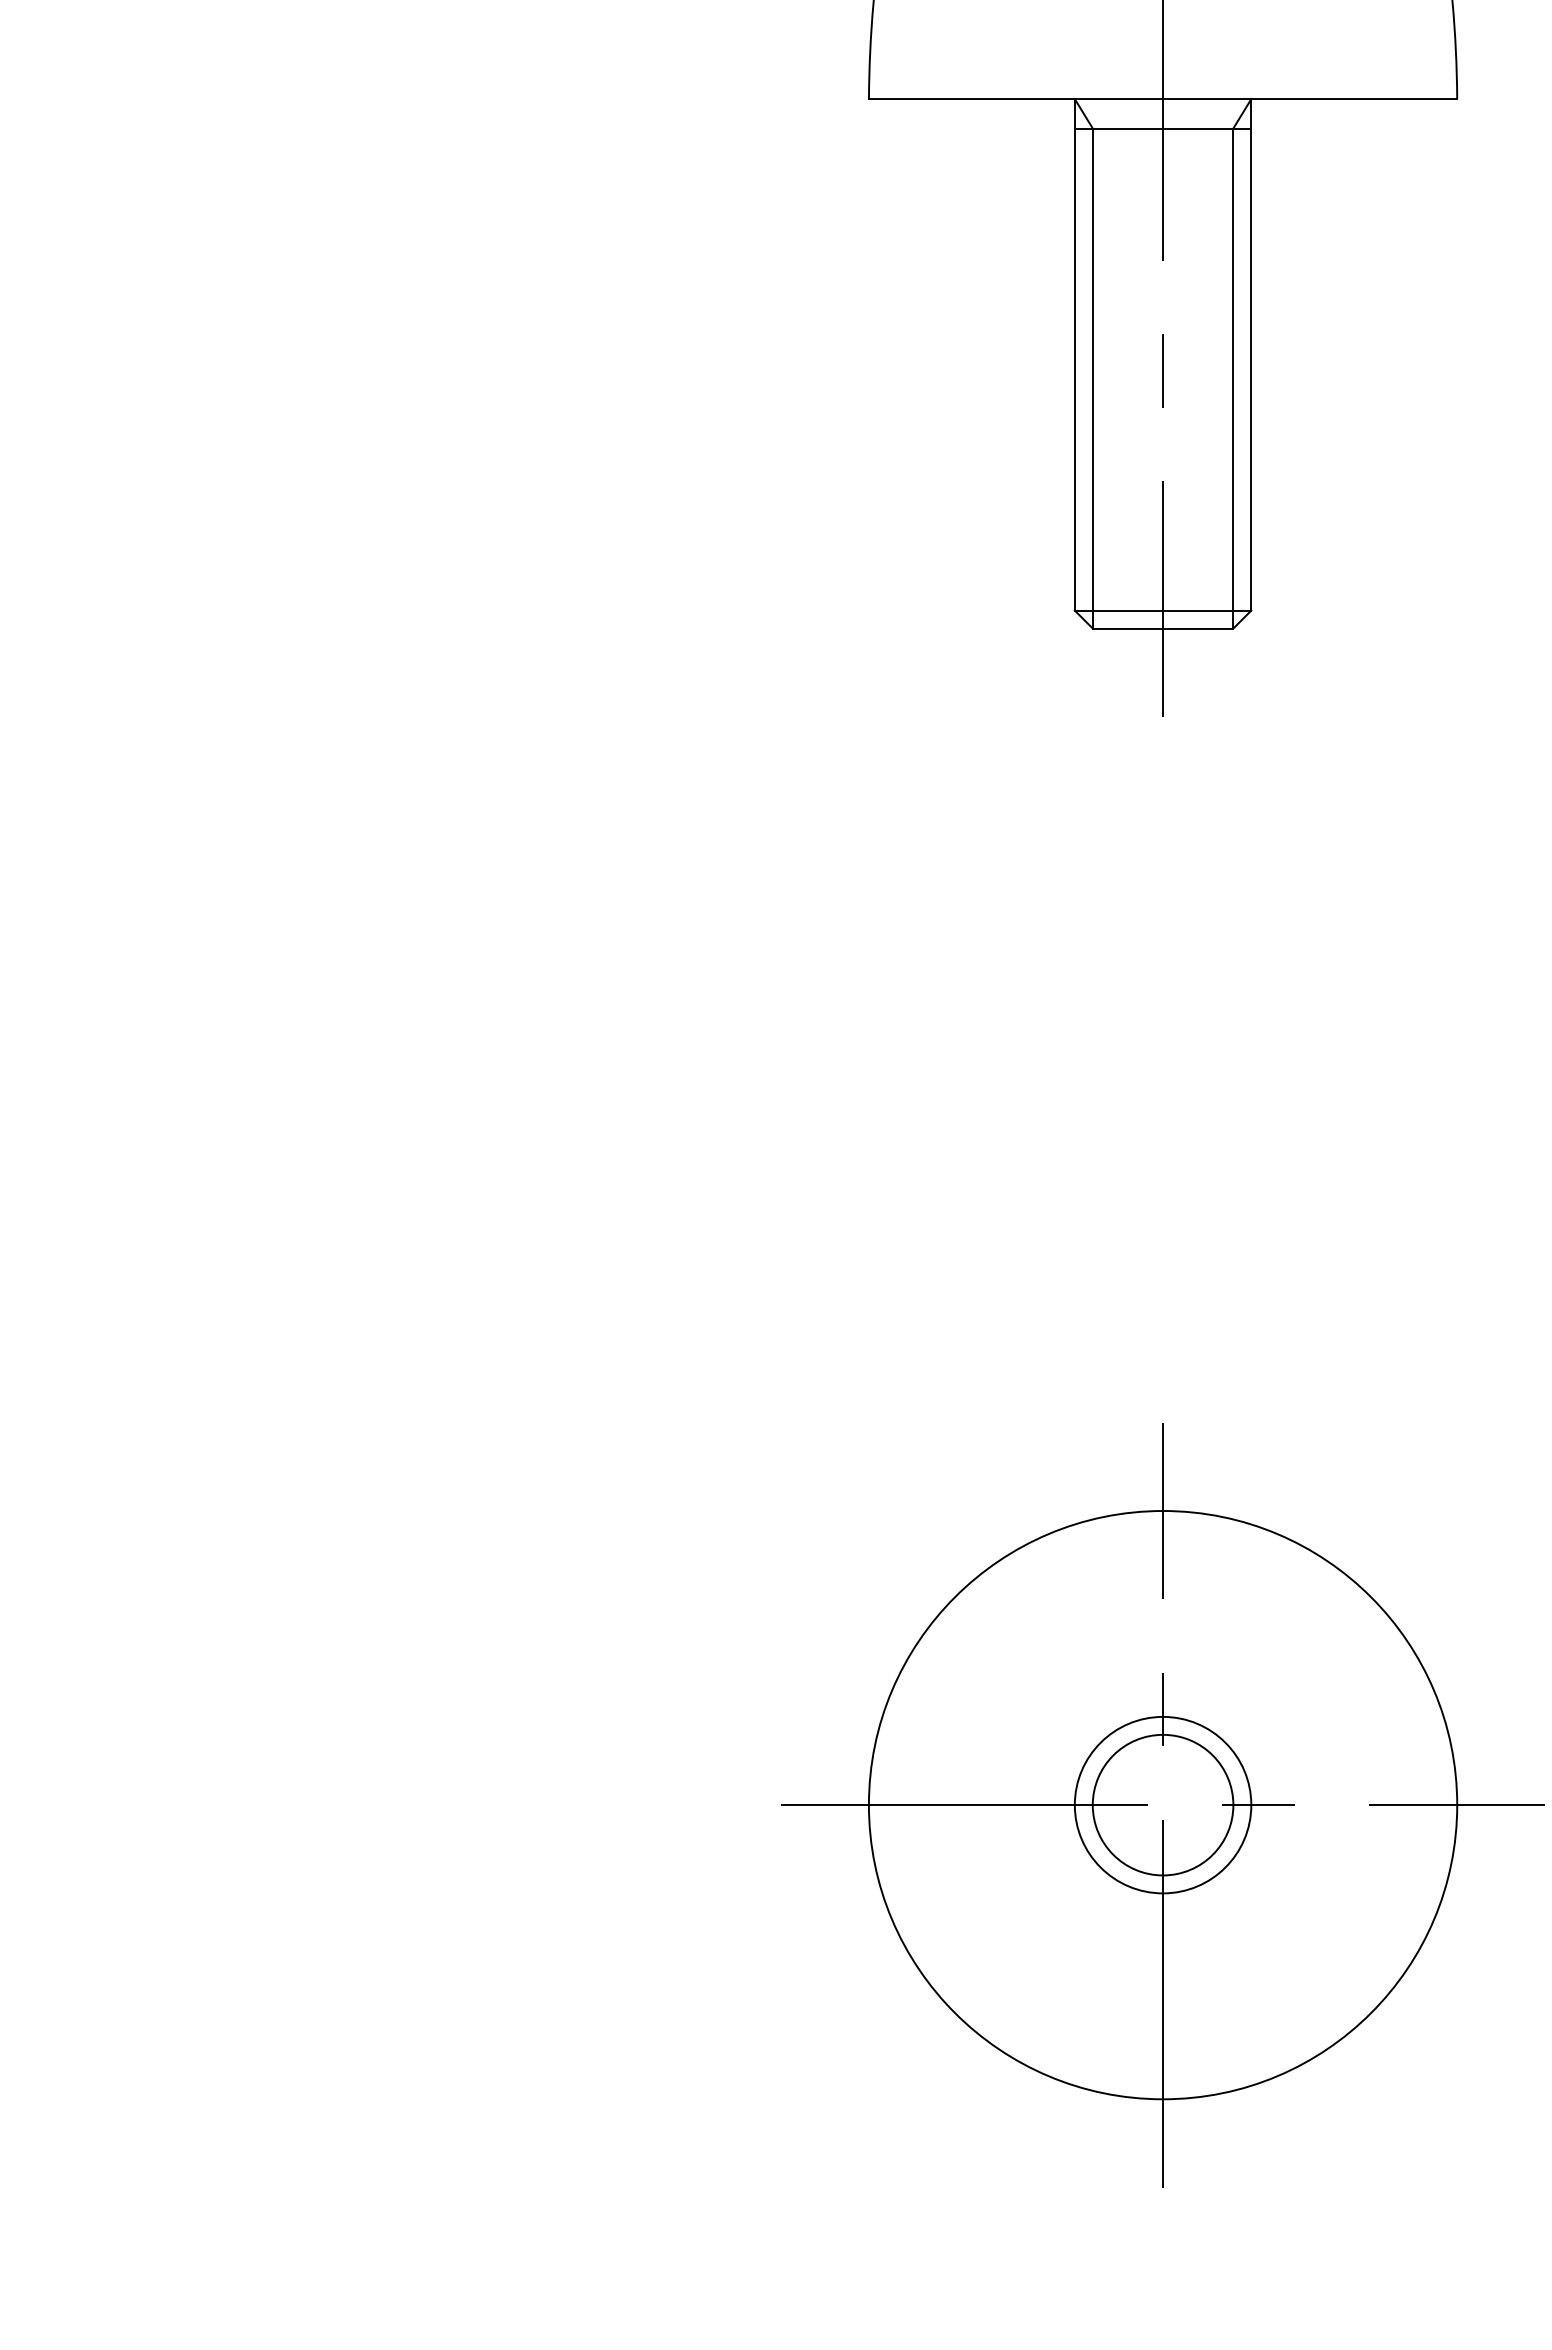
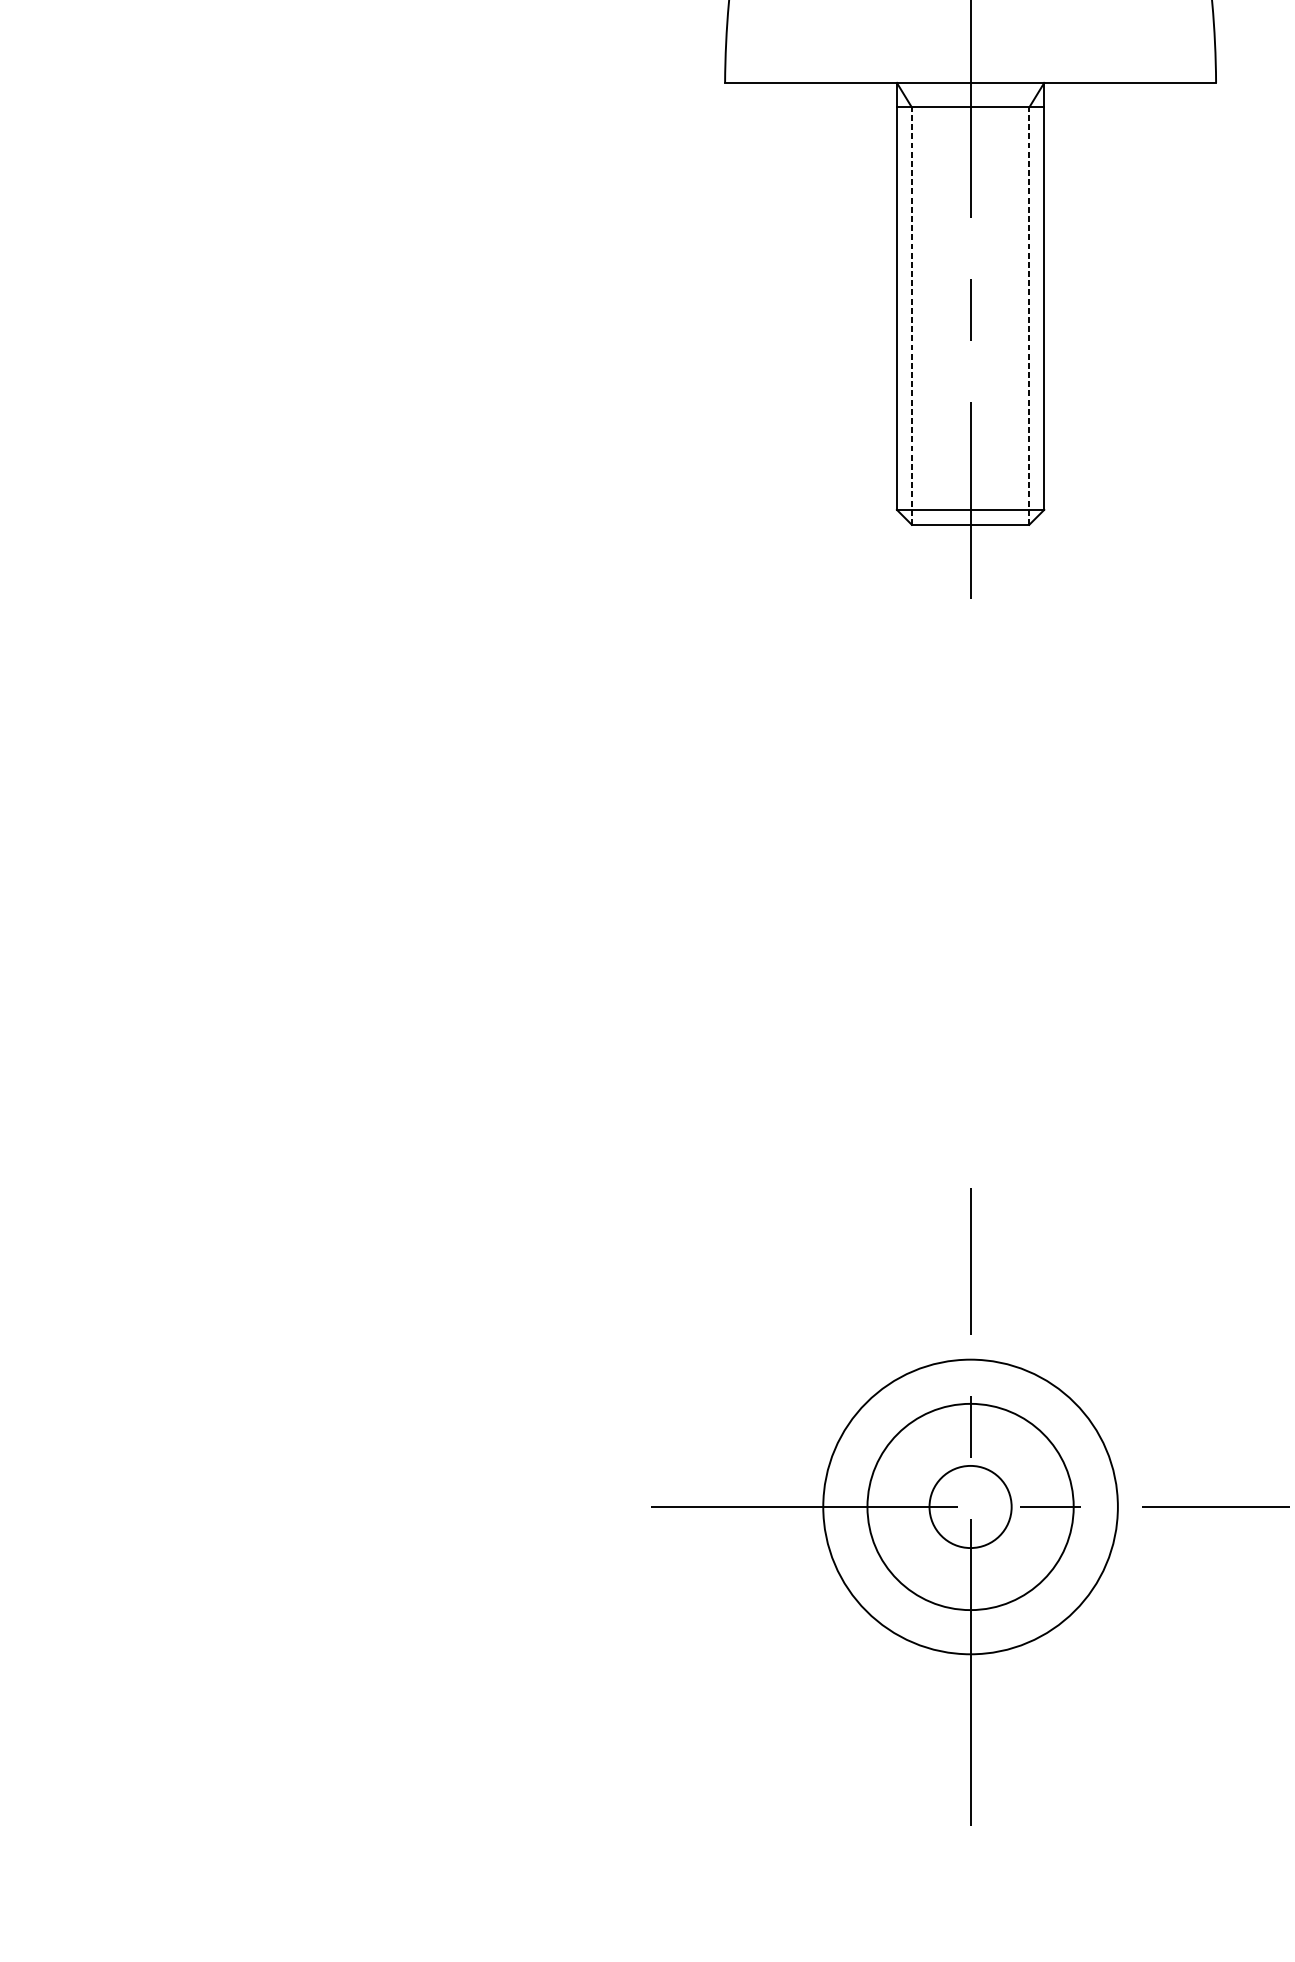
line: (1092, 378) -> (911, 316), solid -> dashed
line: (1233, 378) -> (1029, 316), solid -> dashed
circle: (1162, 1804) -> (970, 1506), size x0.7
circle: (1162, 1804) -> (970, 1506), size x1.4
circle: (1162, 1805) -> (970, 1507), size x0.6

